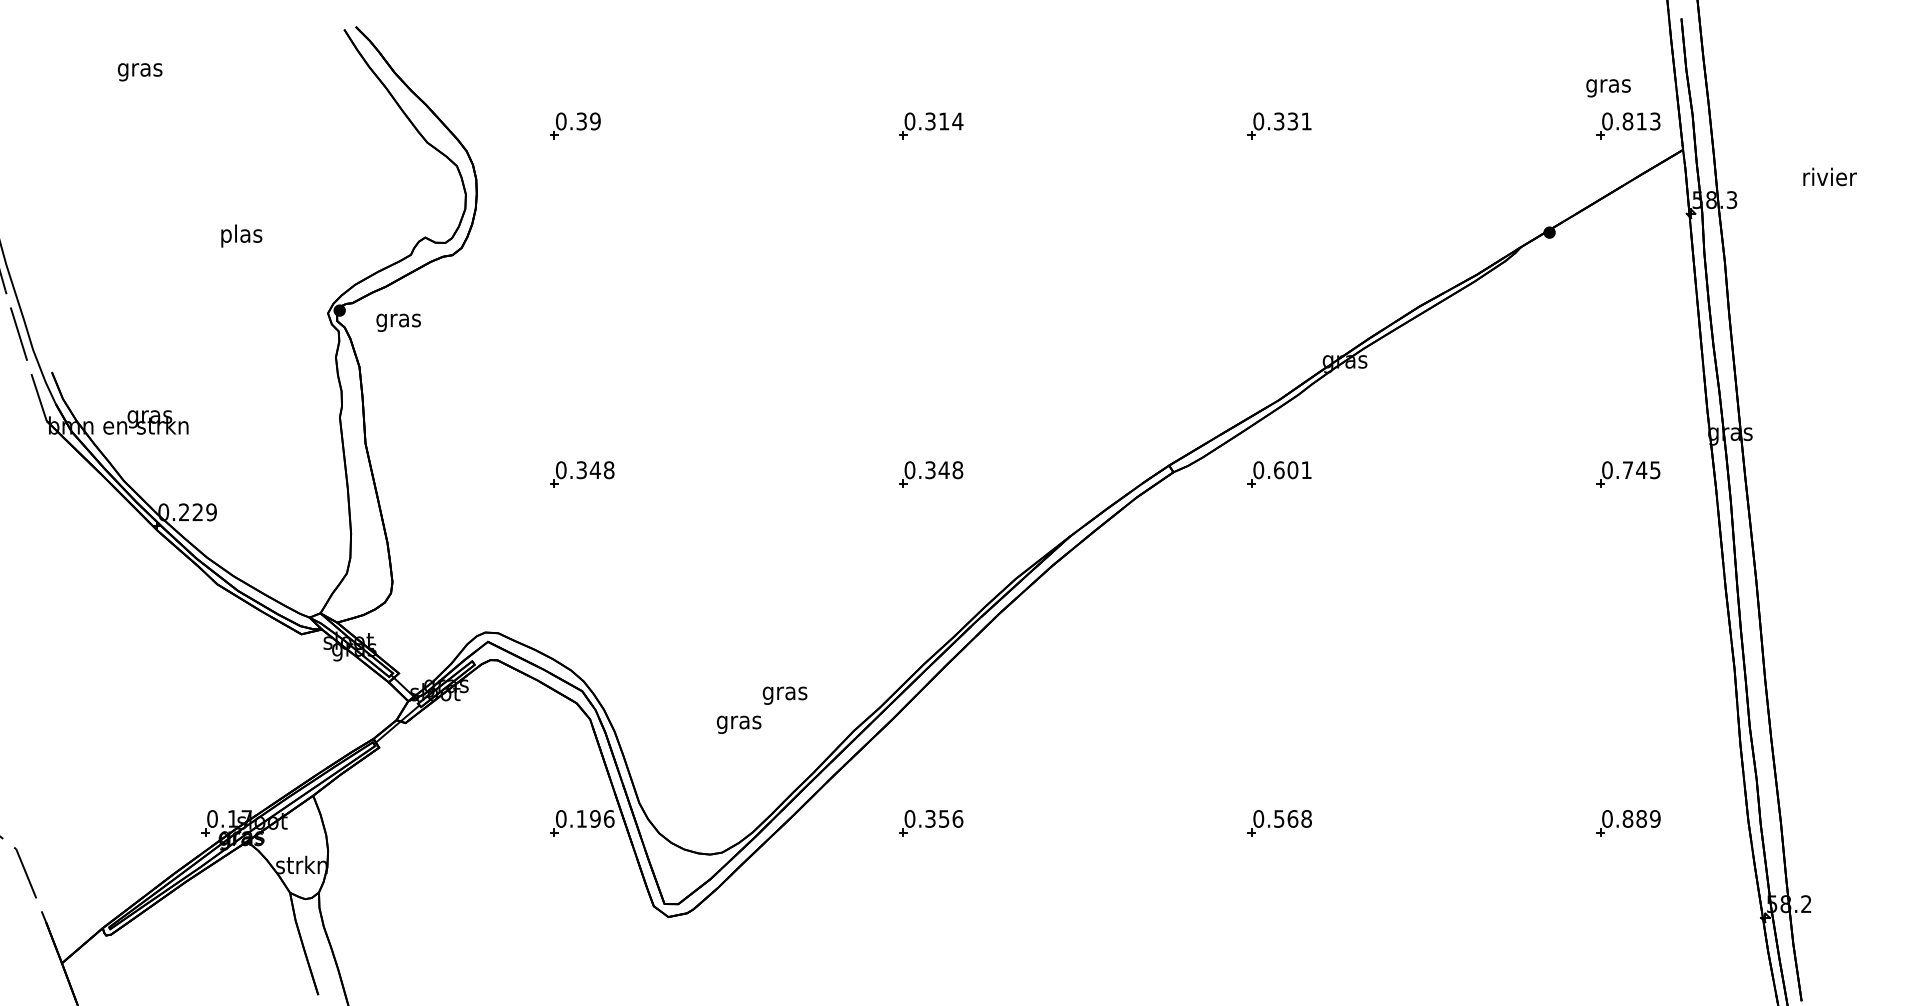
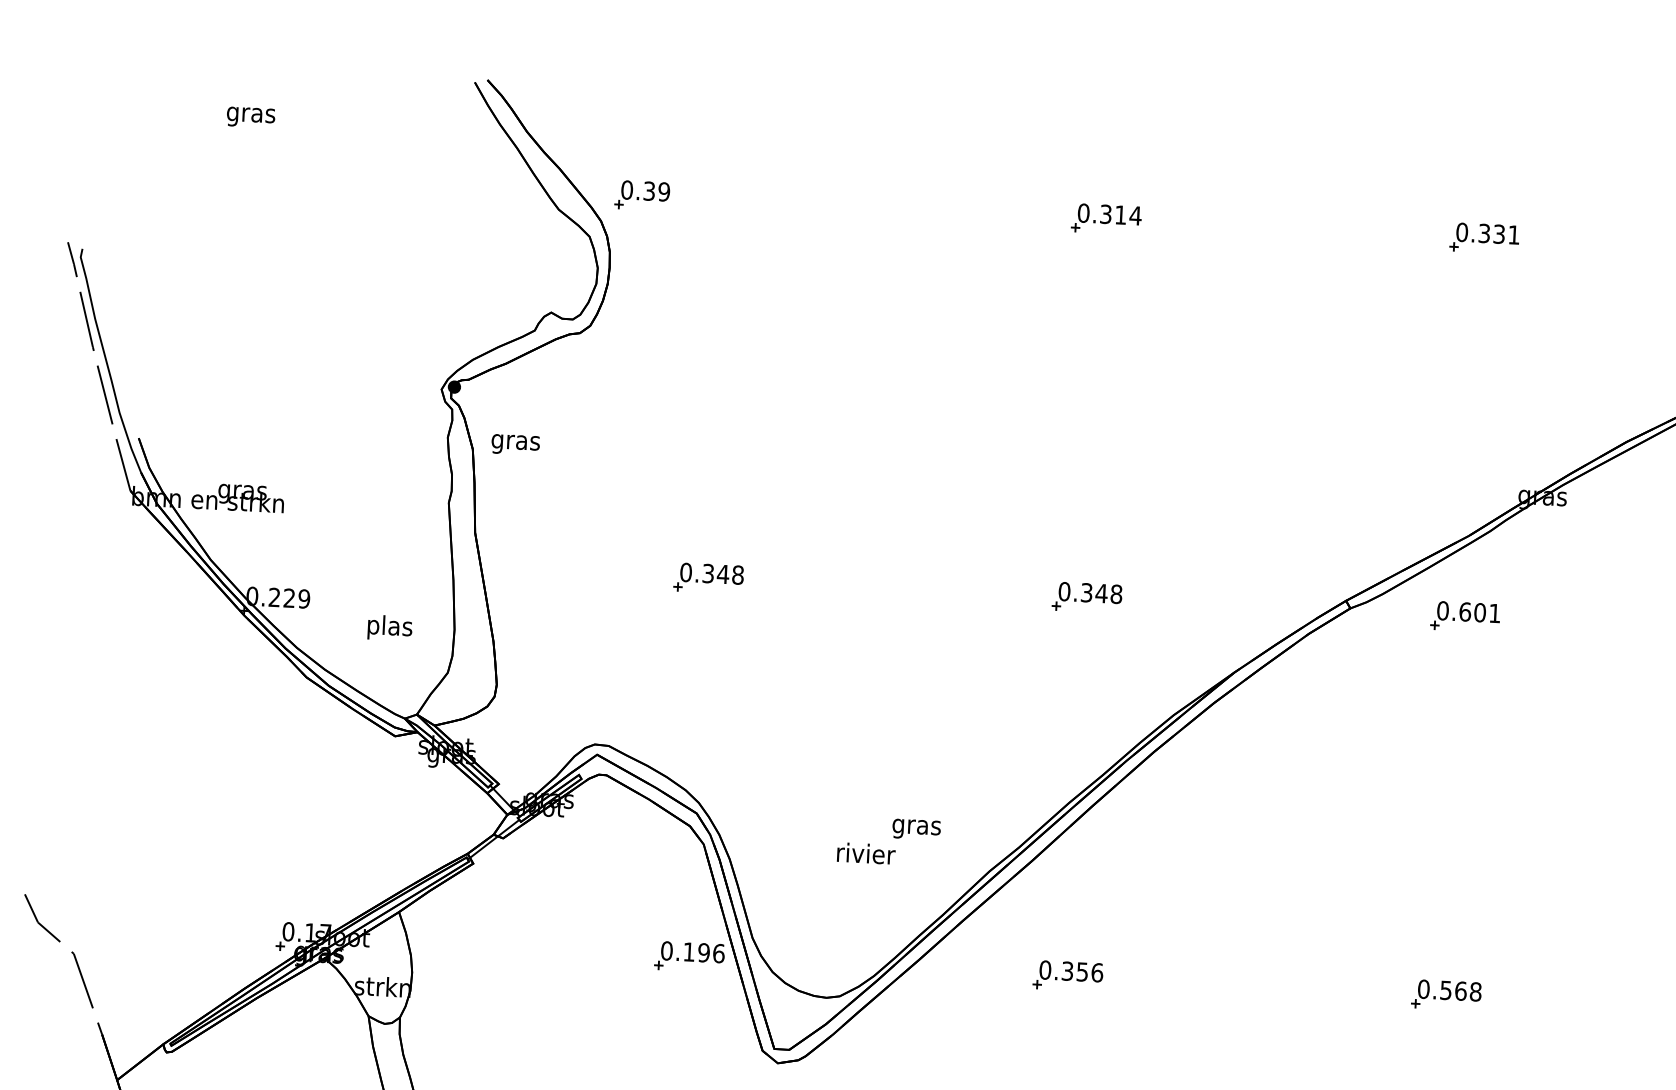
part: (575, 125) -> (642, 195), moved
text: (241, 235) -> (389, 627), moved
text: (398, 322) -> (515, 444), moved
text: (739, 722) -> (865, 856), gras -> rivier

